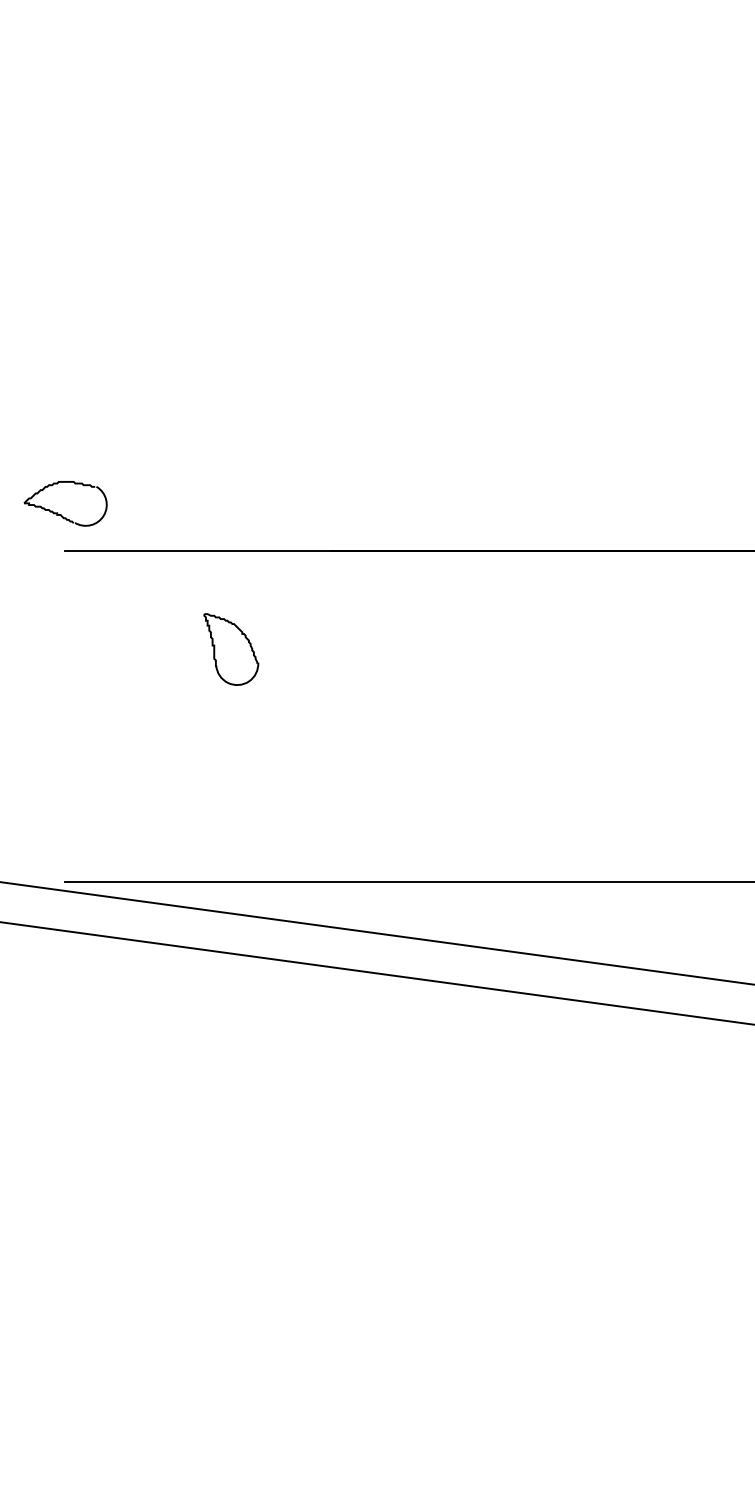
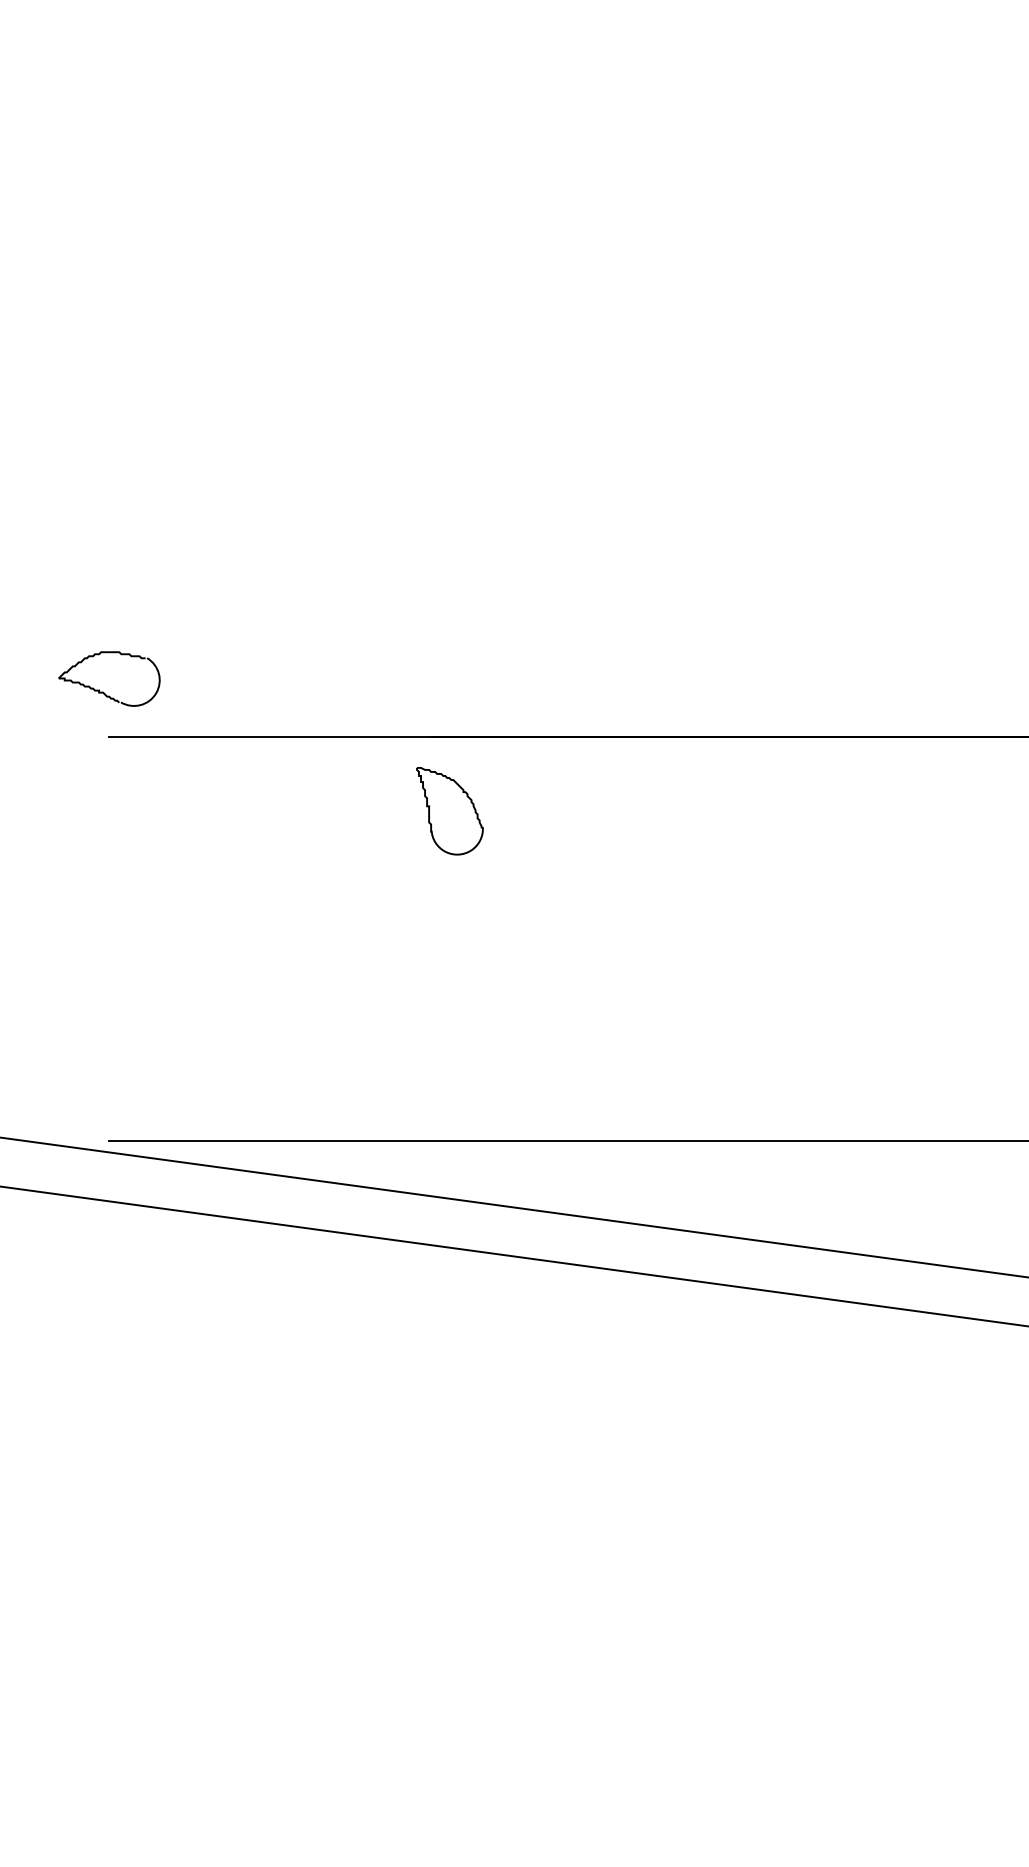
part: (230, 649) -> (449, 811), moved

